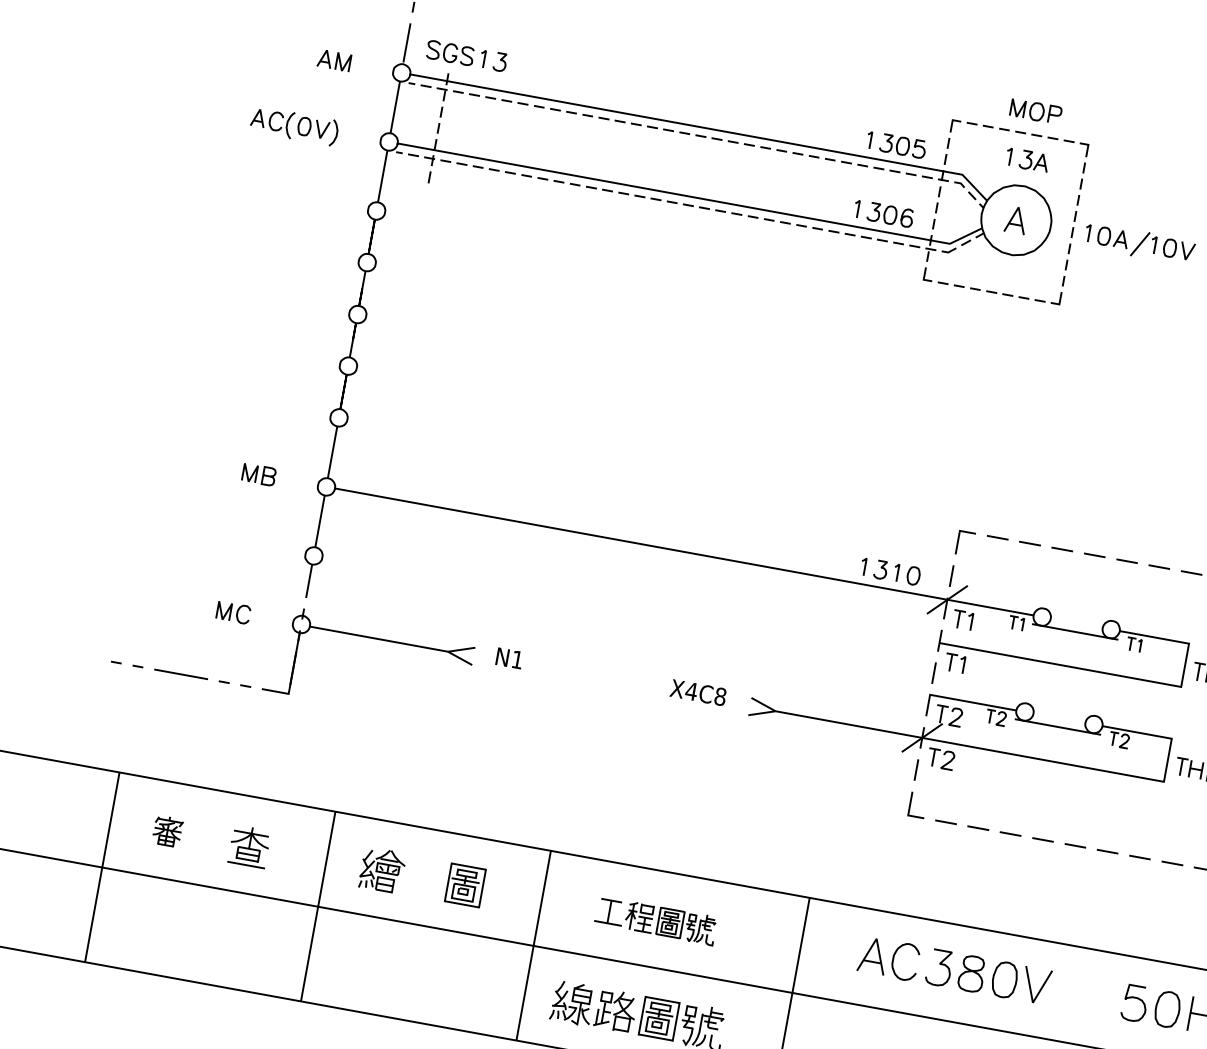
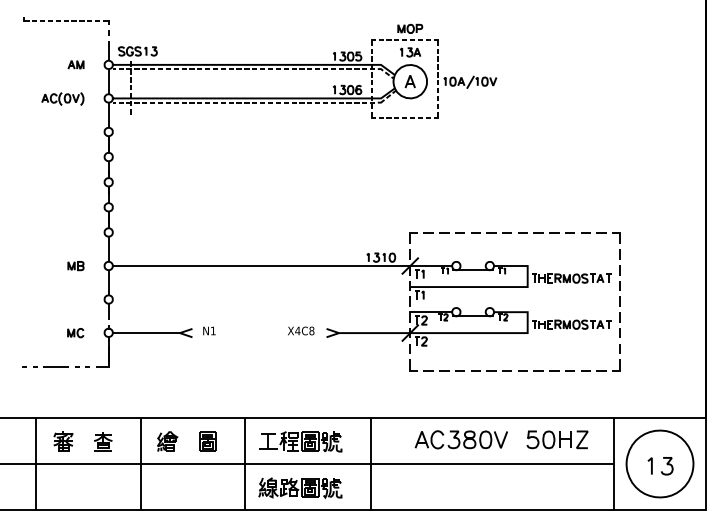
part: (167, 831) -> (63, 441), size x1.43
part: (655, 919) -> (300, 441), size x1.43
part: (952, 969) -> (460, 439), moved

